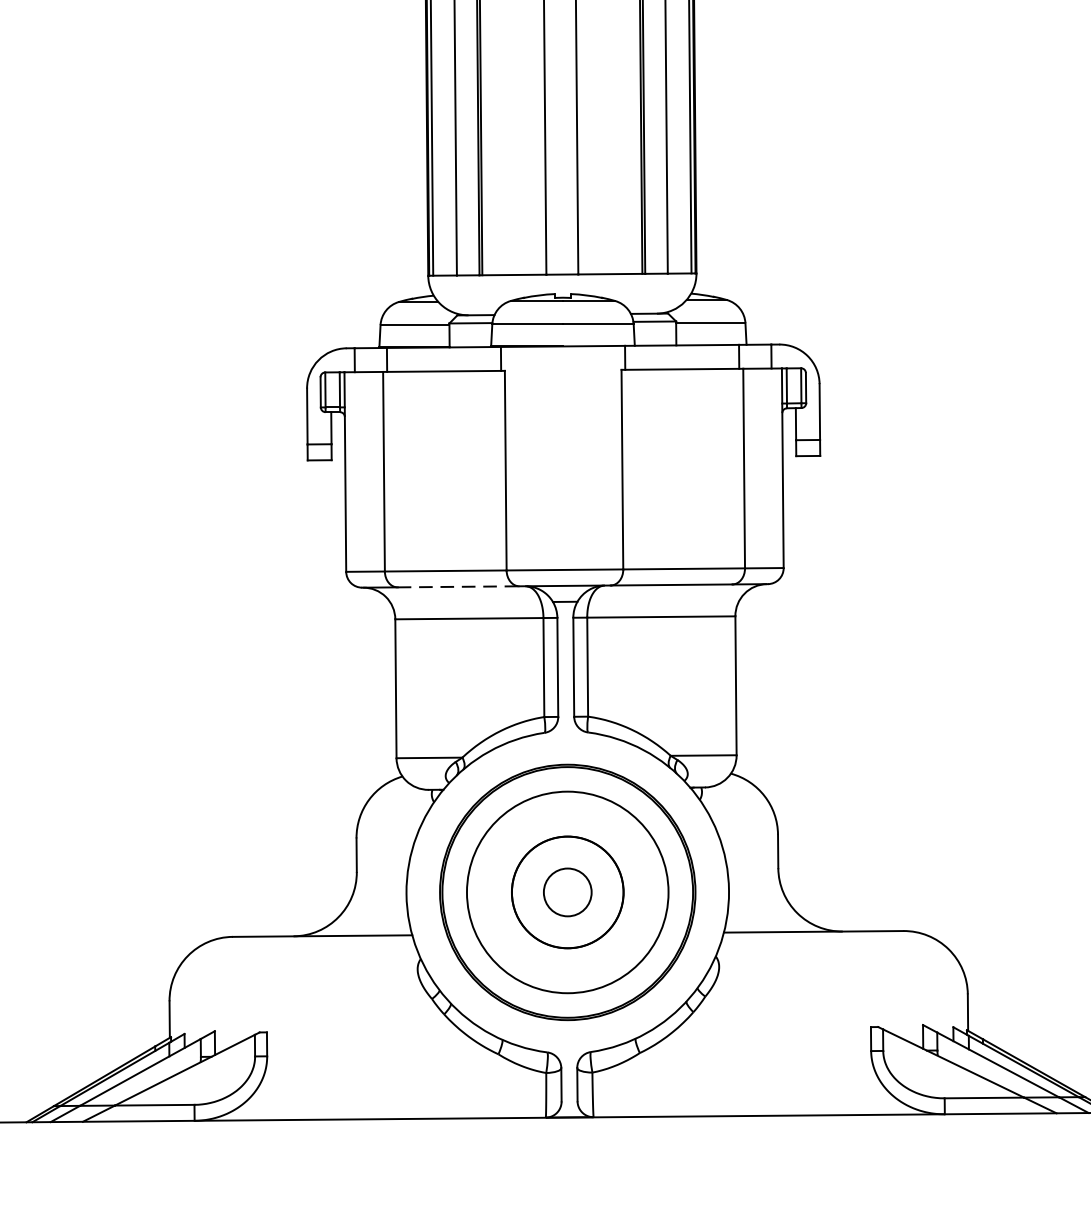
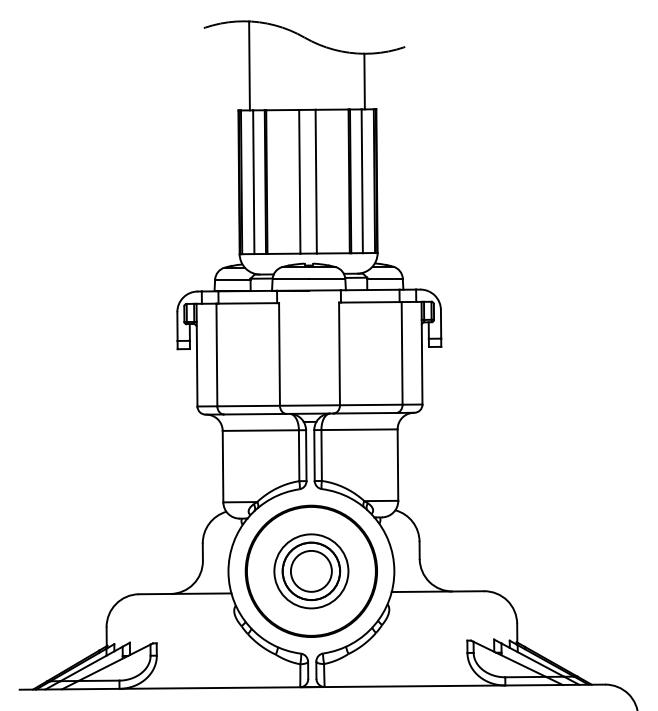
line: (459, 587) -> (255, 414), dashed -> solid
circle: (565, 890) -> (310, 570), size x1.67
circle: (567, 892) -> (311, 571), size x0.71

